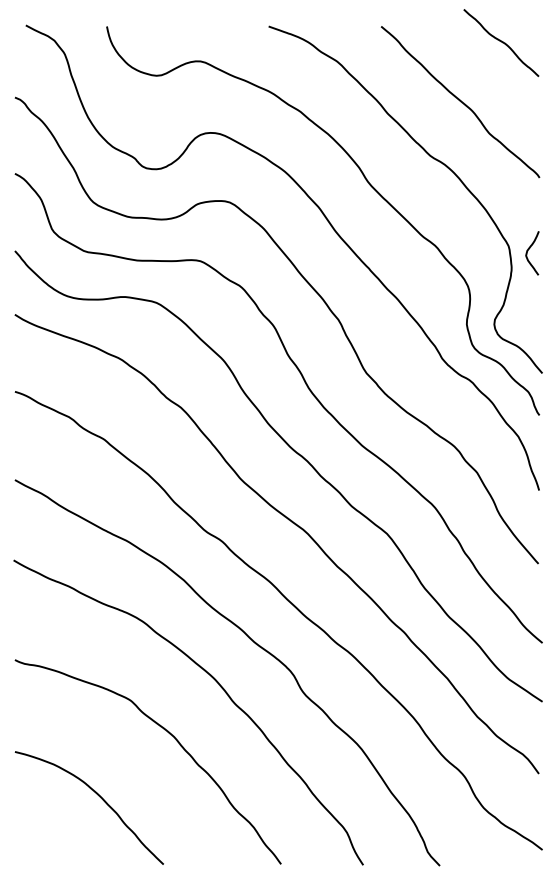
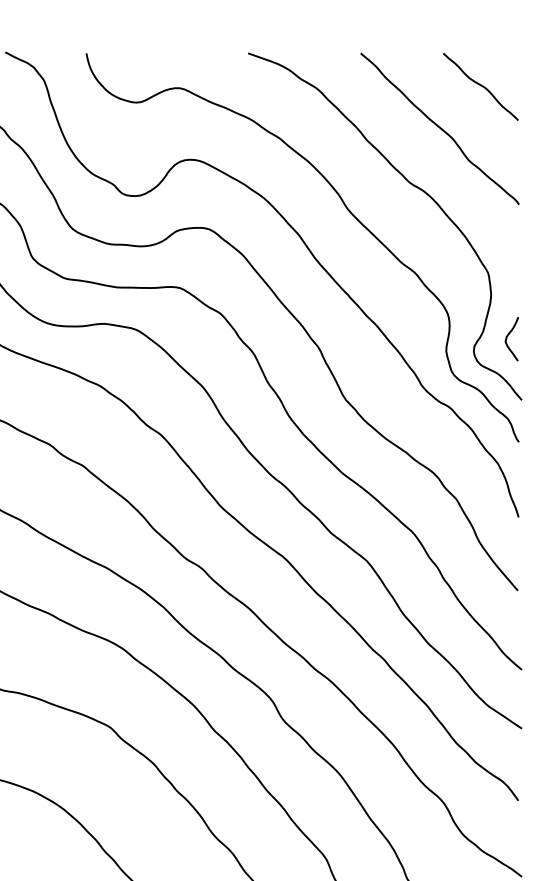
curve: (501, 42) -> (480, 86), moved
curve: (528, 251) -> (507, 337), moved

